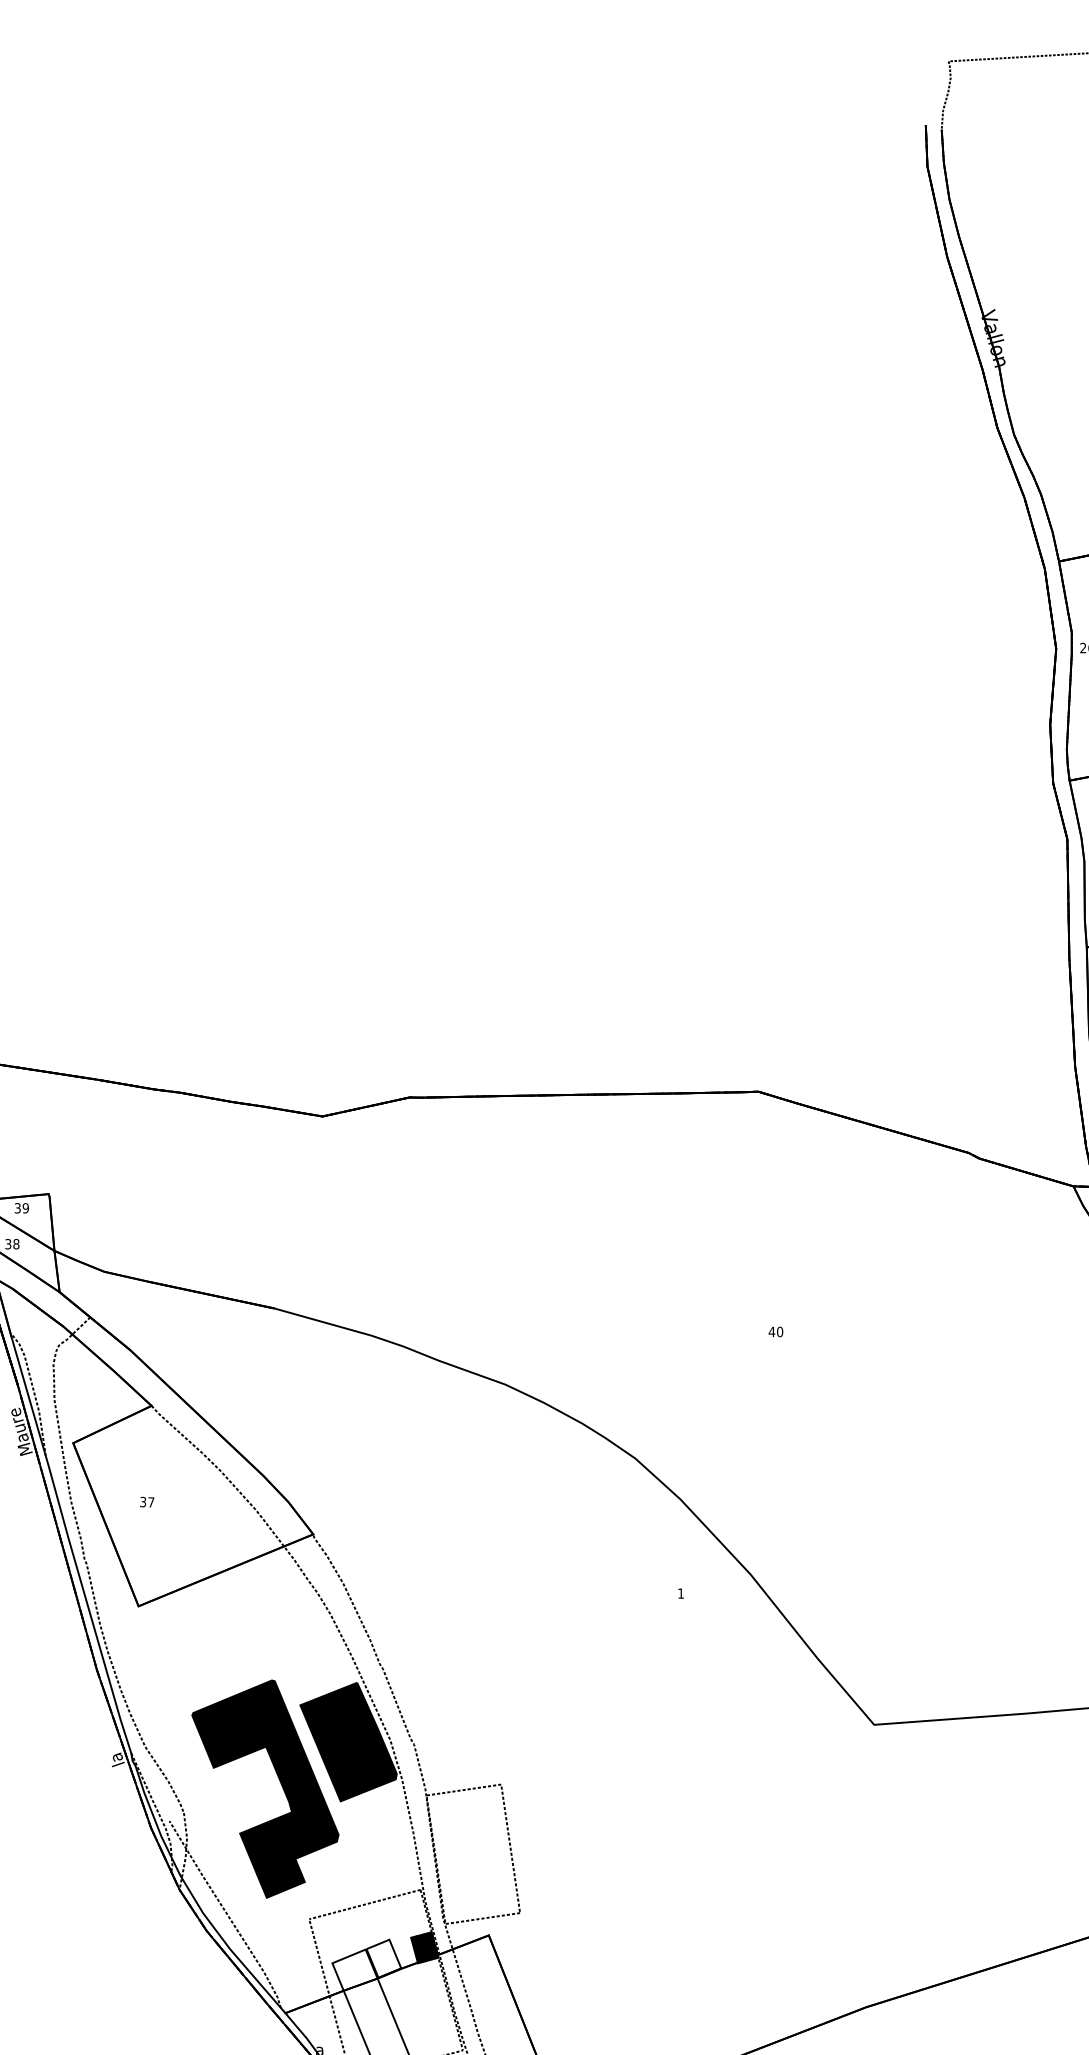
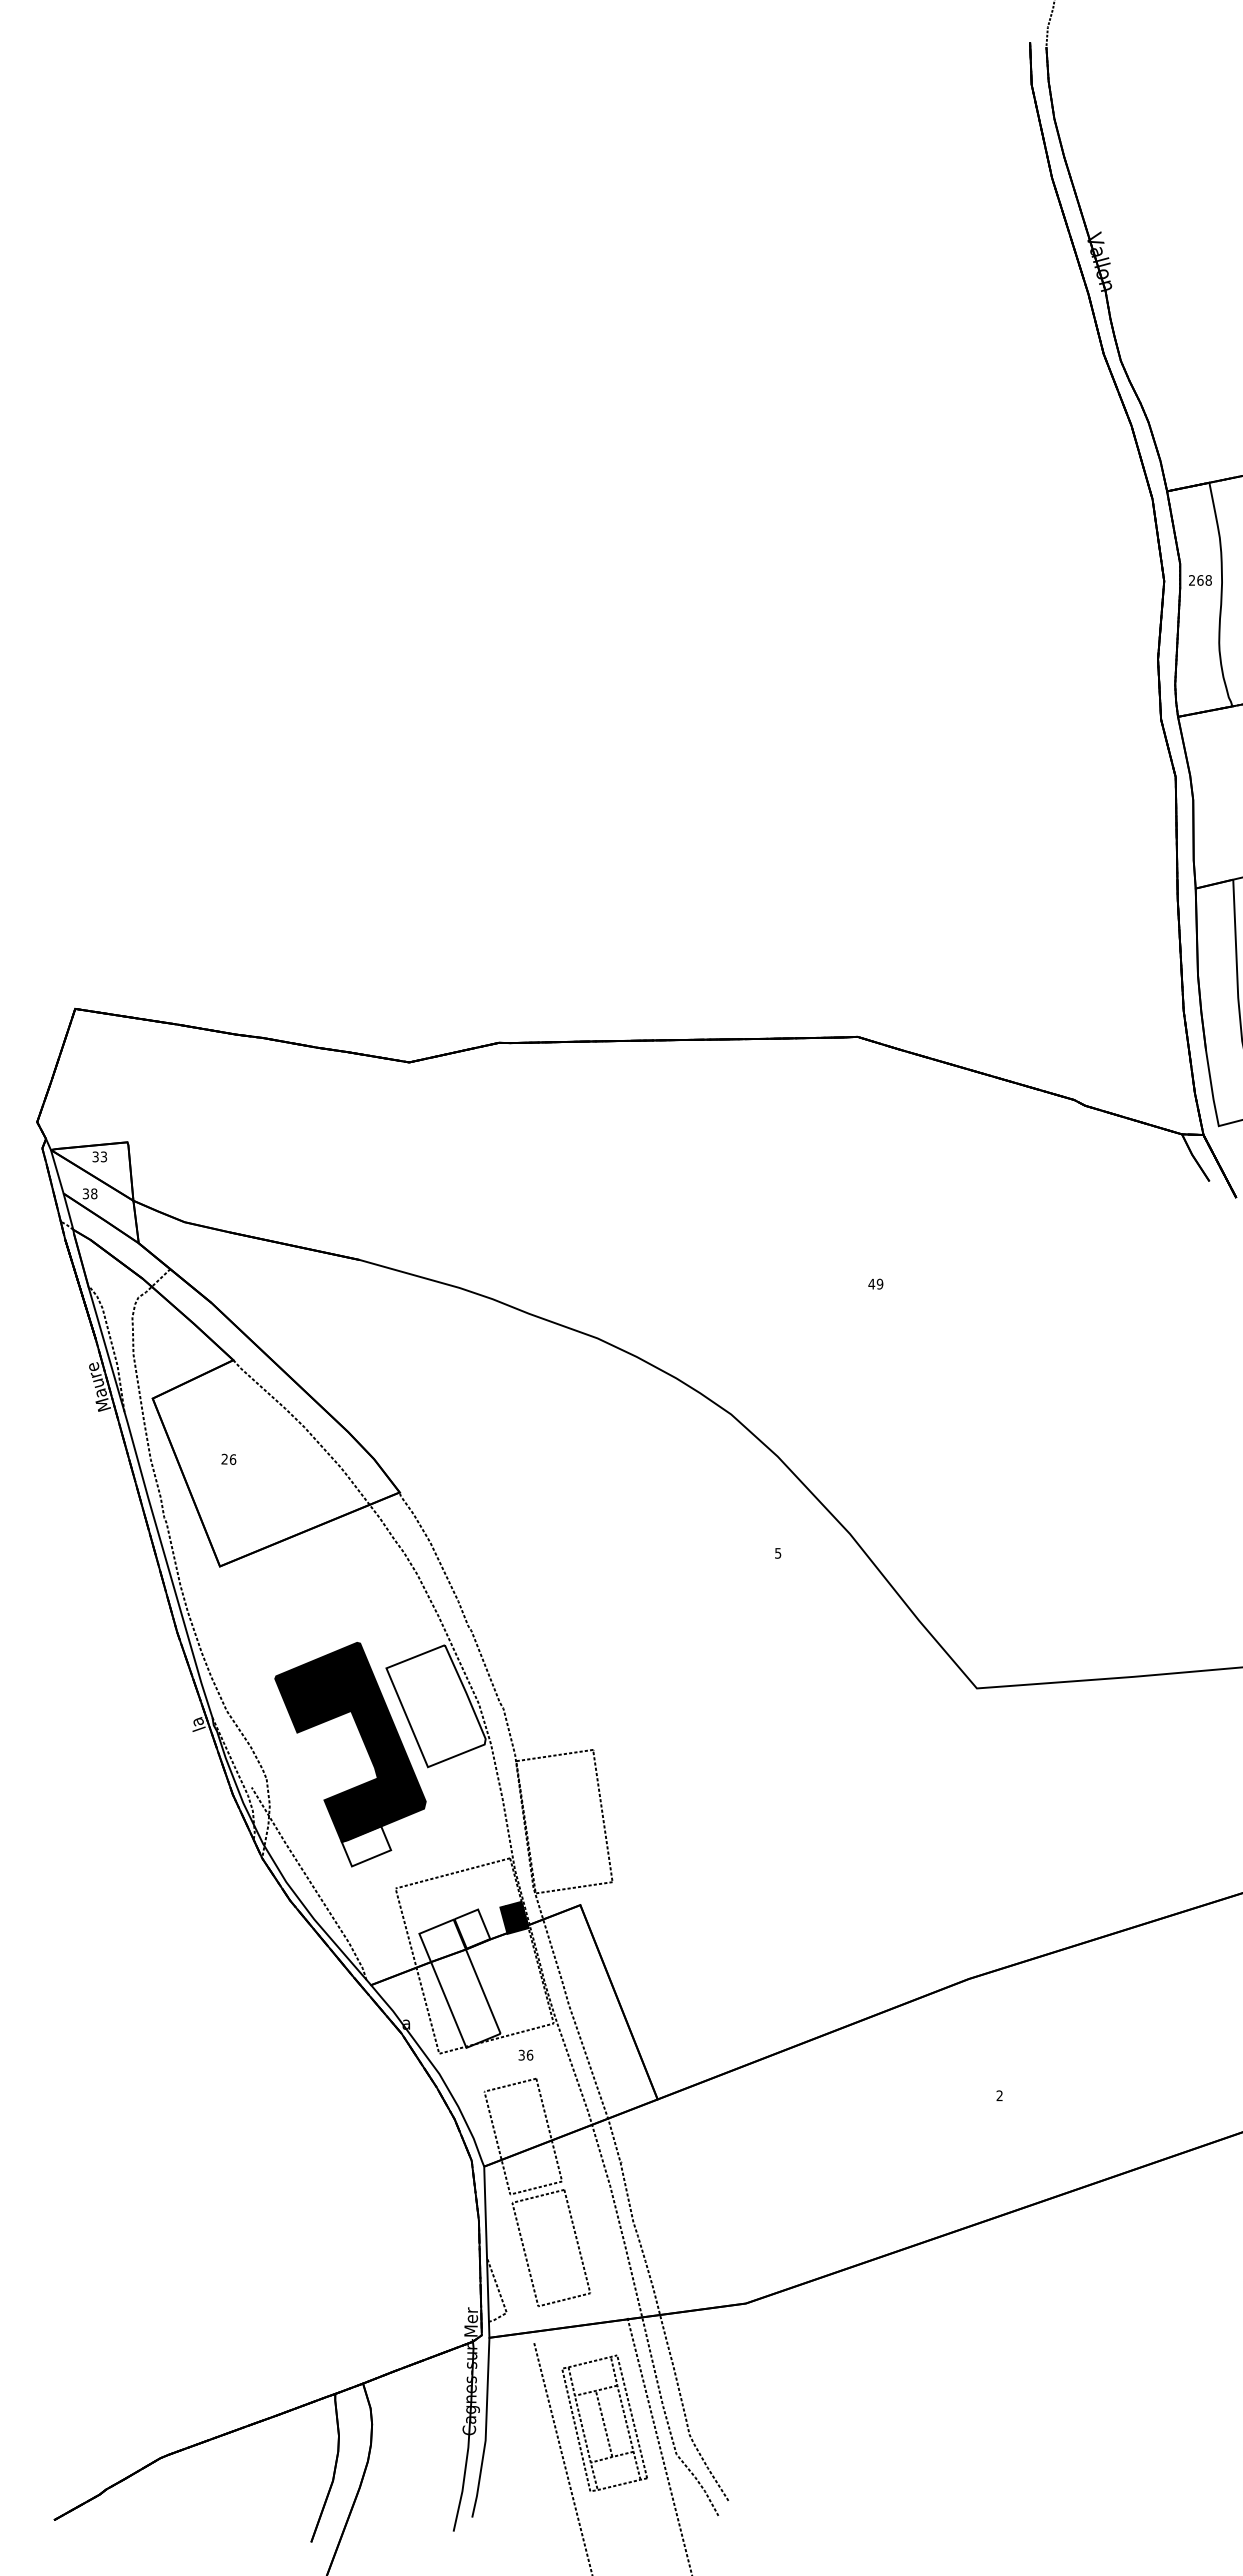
text: (25, 1207) -> (103, 1156), 39 -> 33
text: (779, 1332) -> (879, 1284), 40 -> 49
text: (146, 1502) -> (228, 1459), 37 -> 26
text: (681, 1593) -> (778, 1553), 1 -> 5
fill: (348, 1742) -> (435, 1706), removed
fill: (280, 1878) -> (366, 1846), removed

